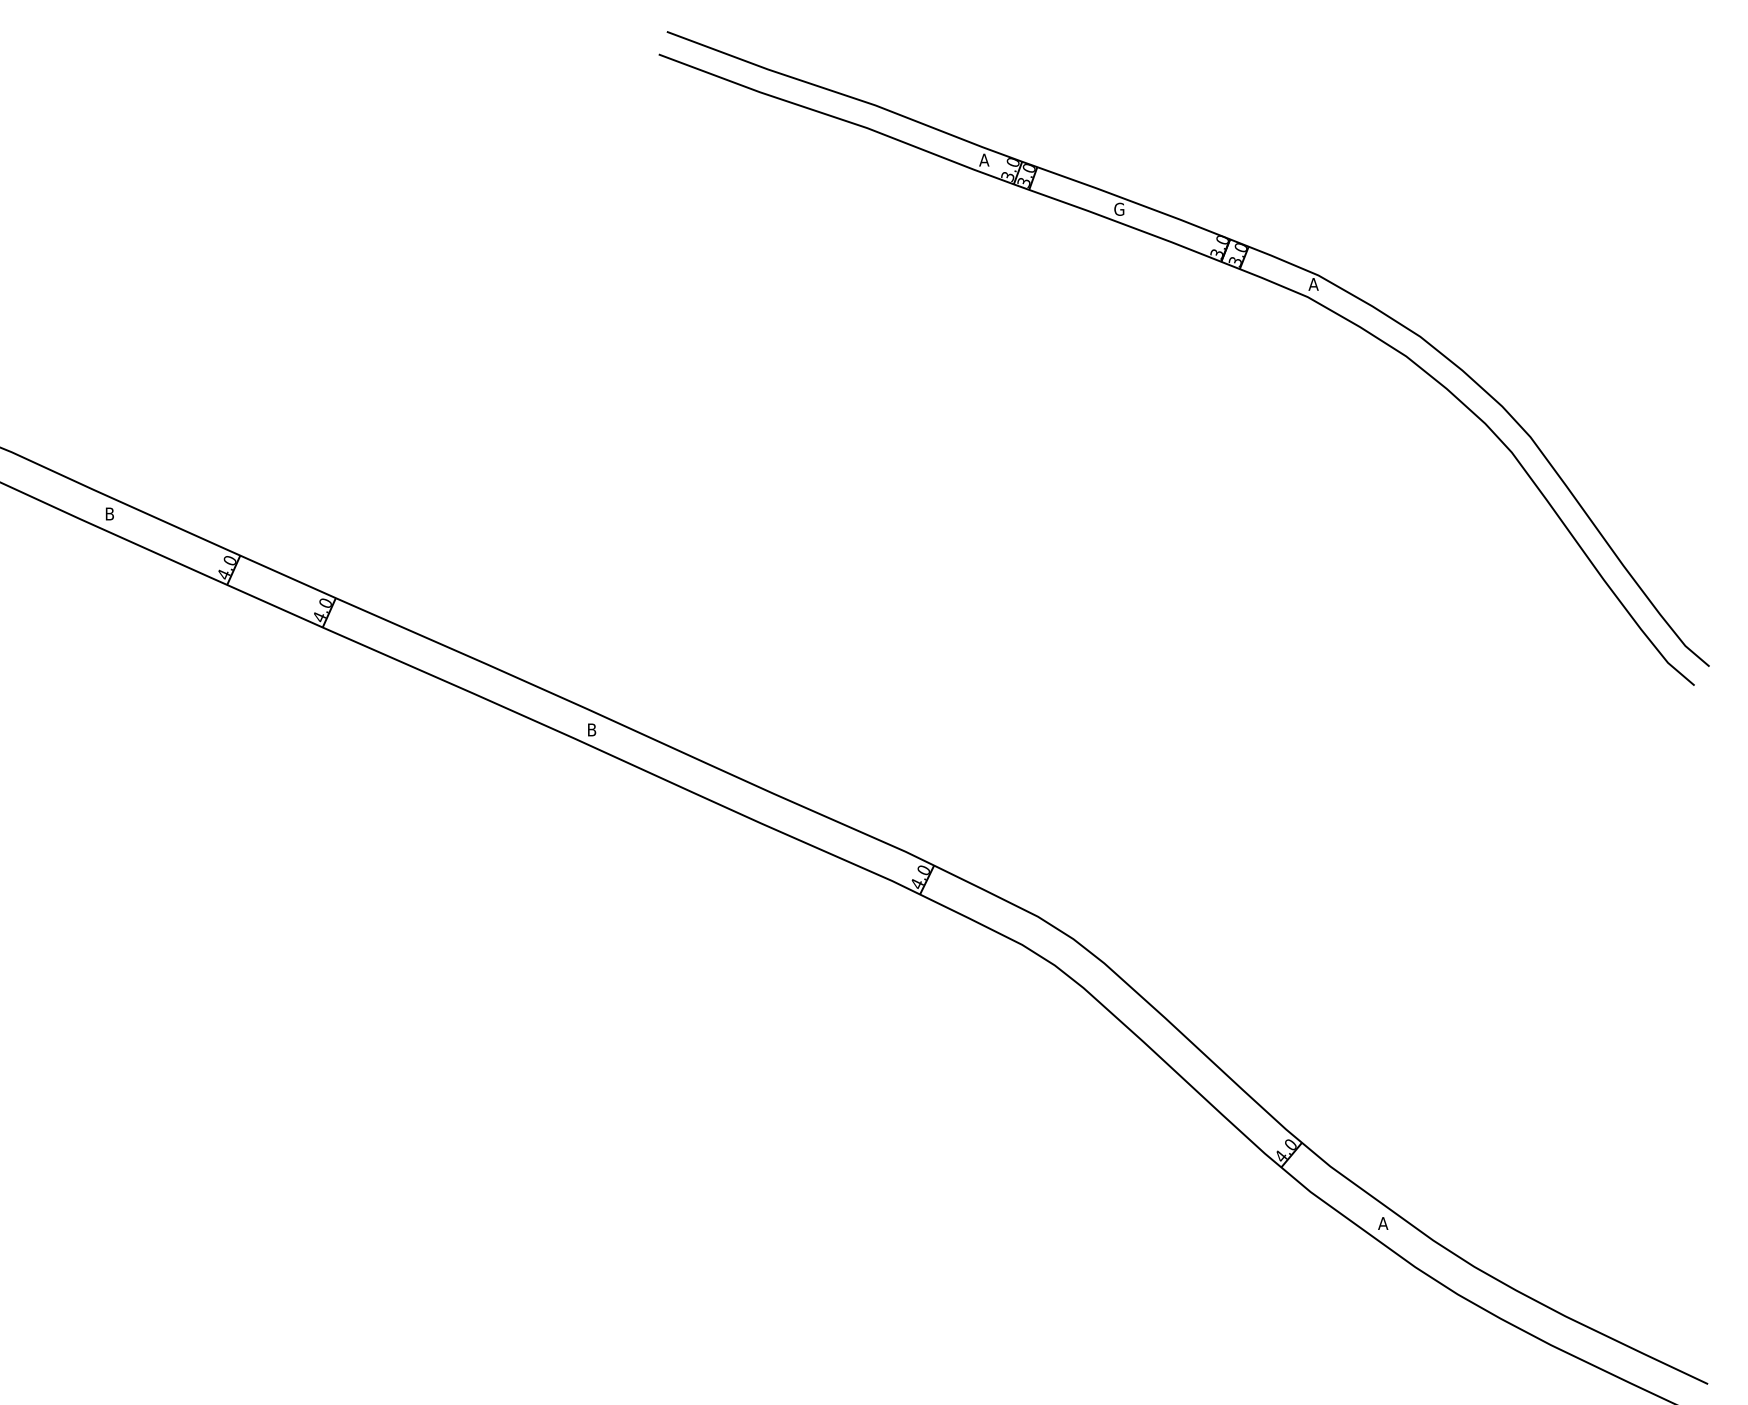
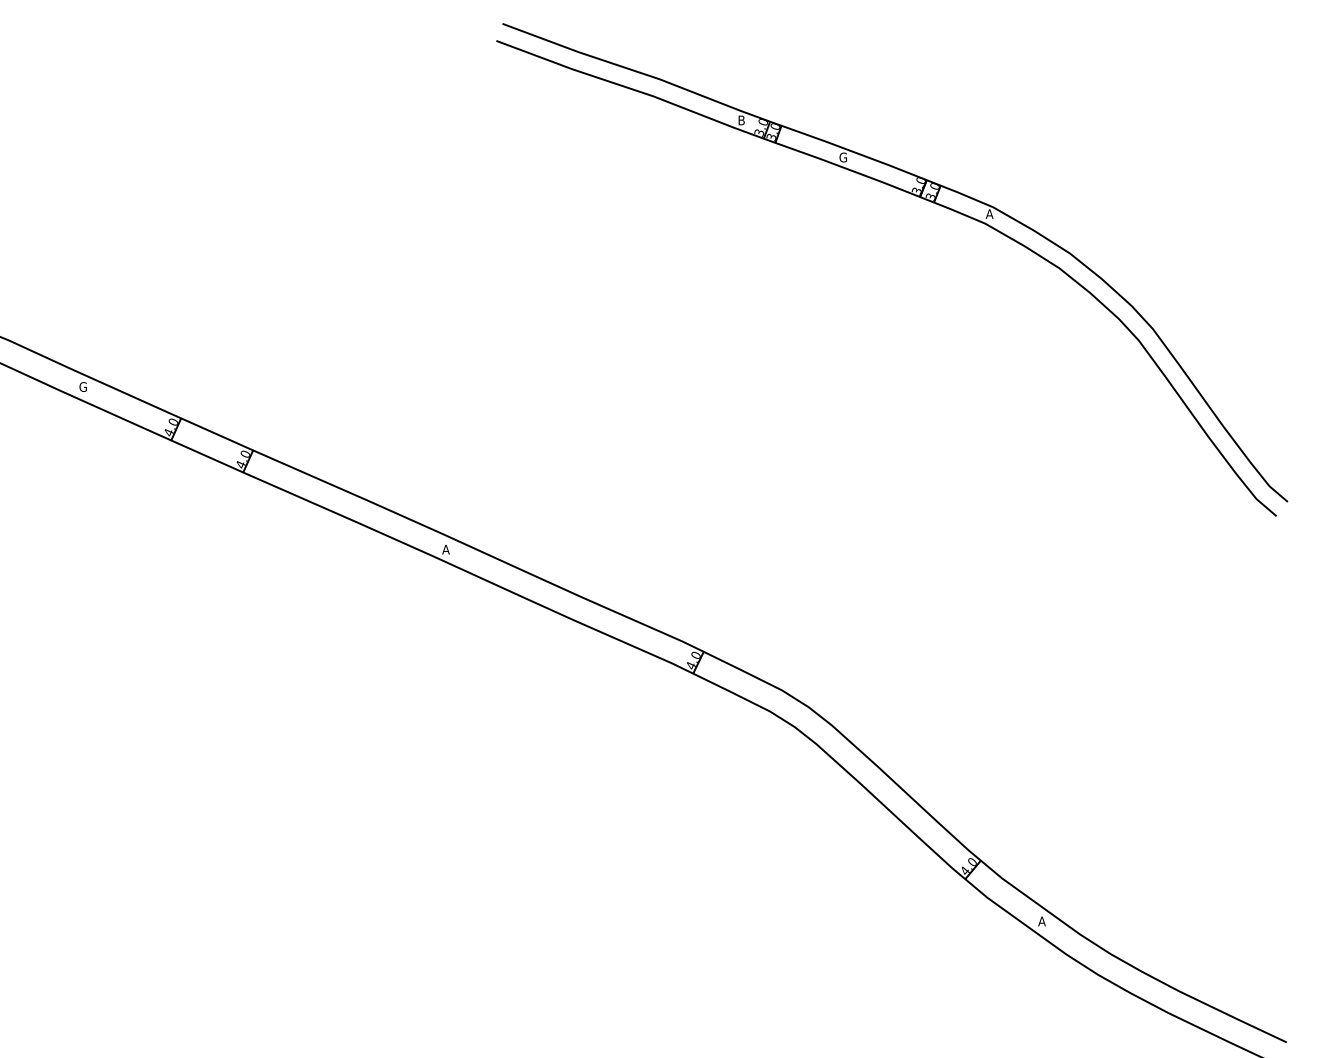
text: (984, 160) -> (741, 120), A -> B
text: (109, 513) -> (82, 386), B -> G
text: (591, 729) -> (445, 549), B -> A

